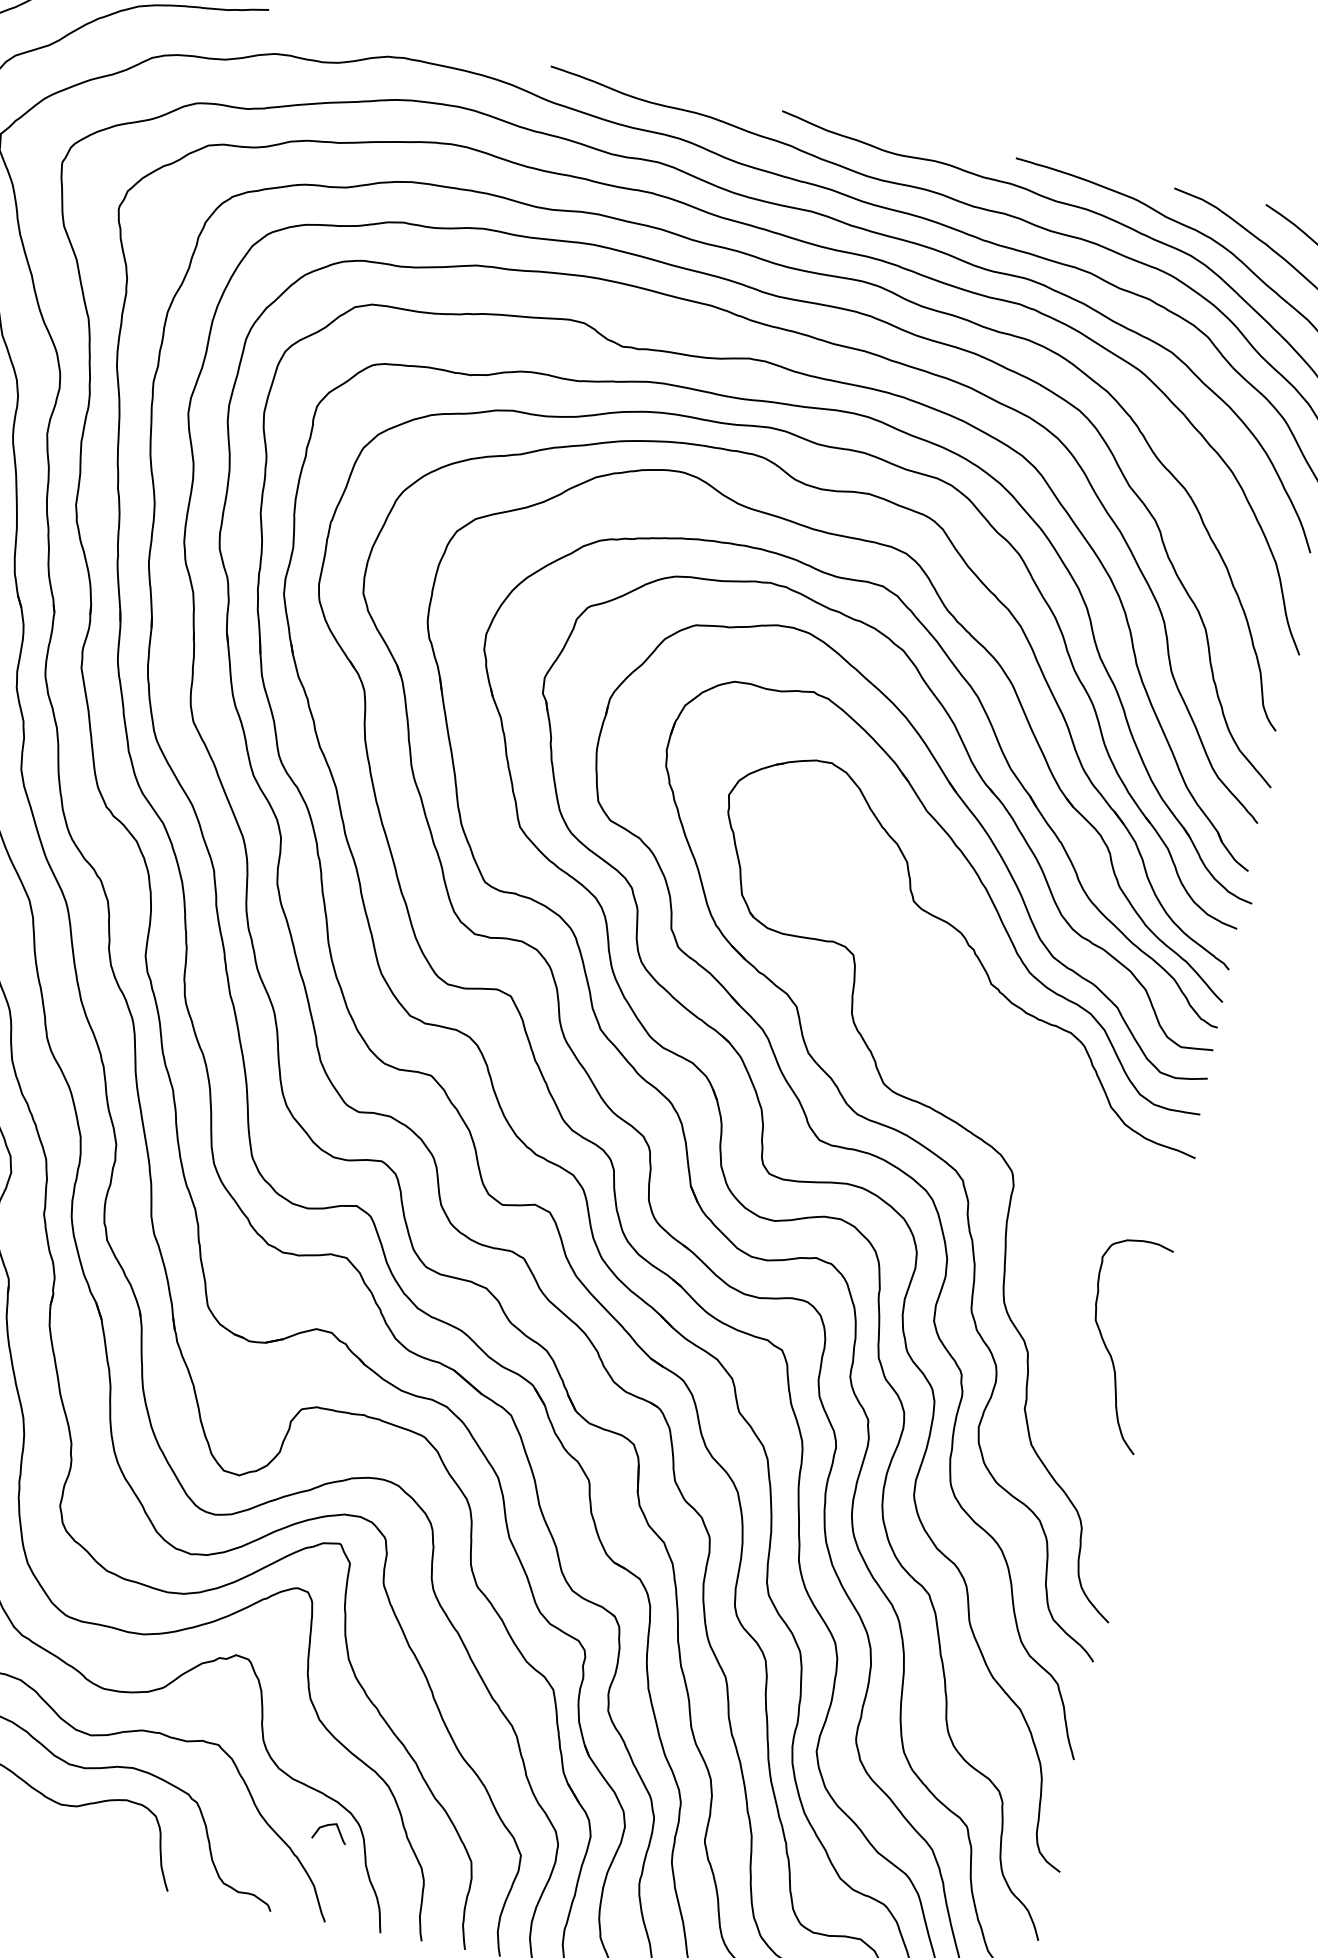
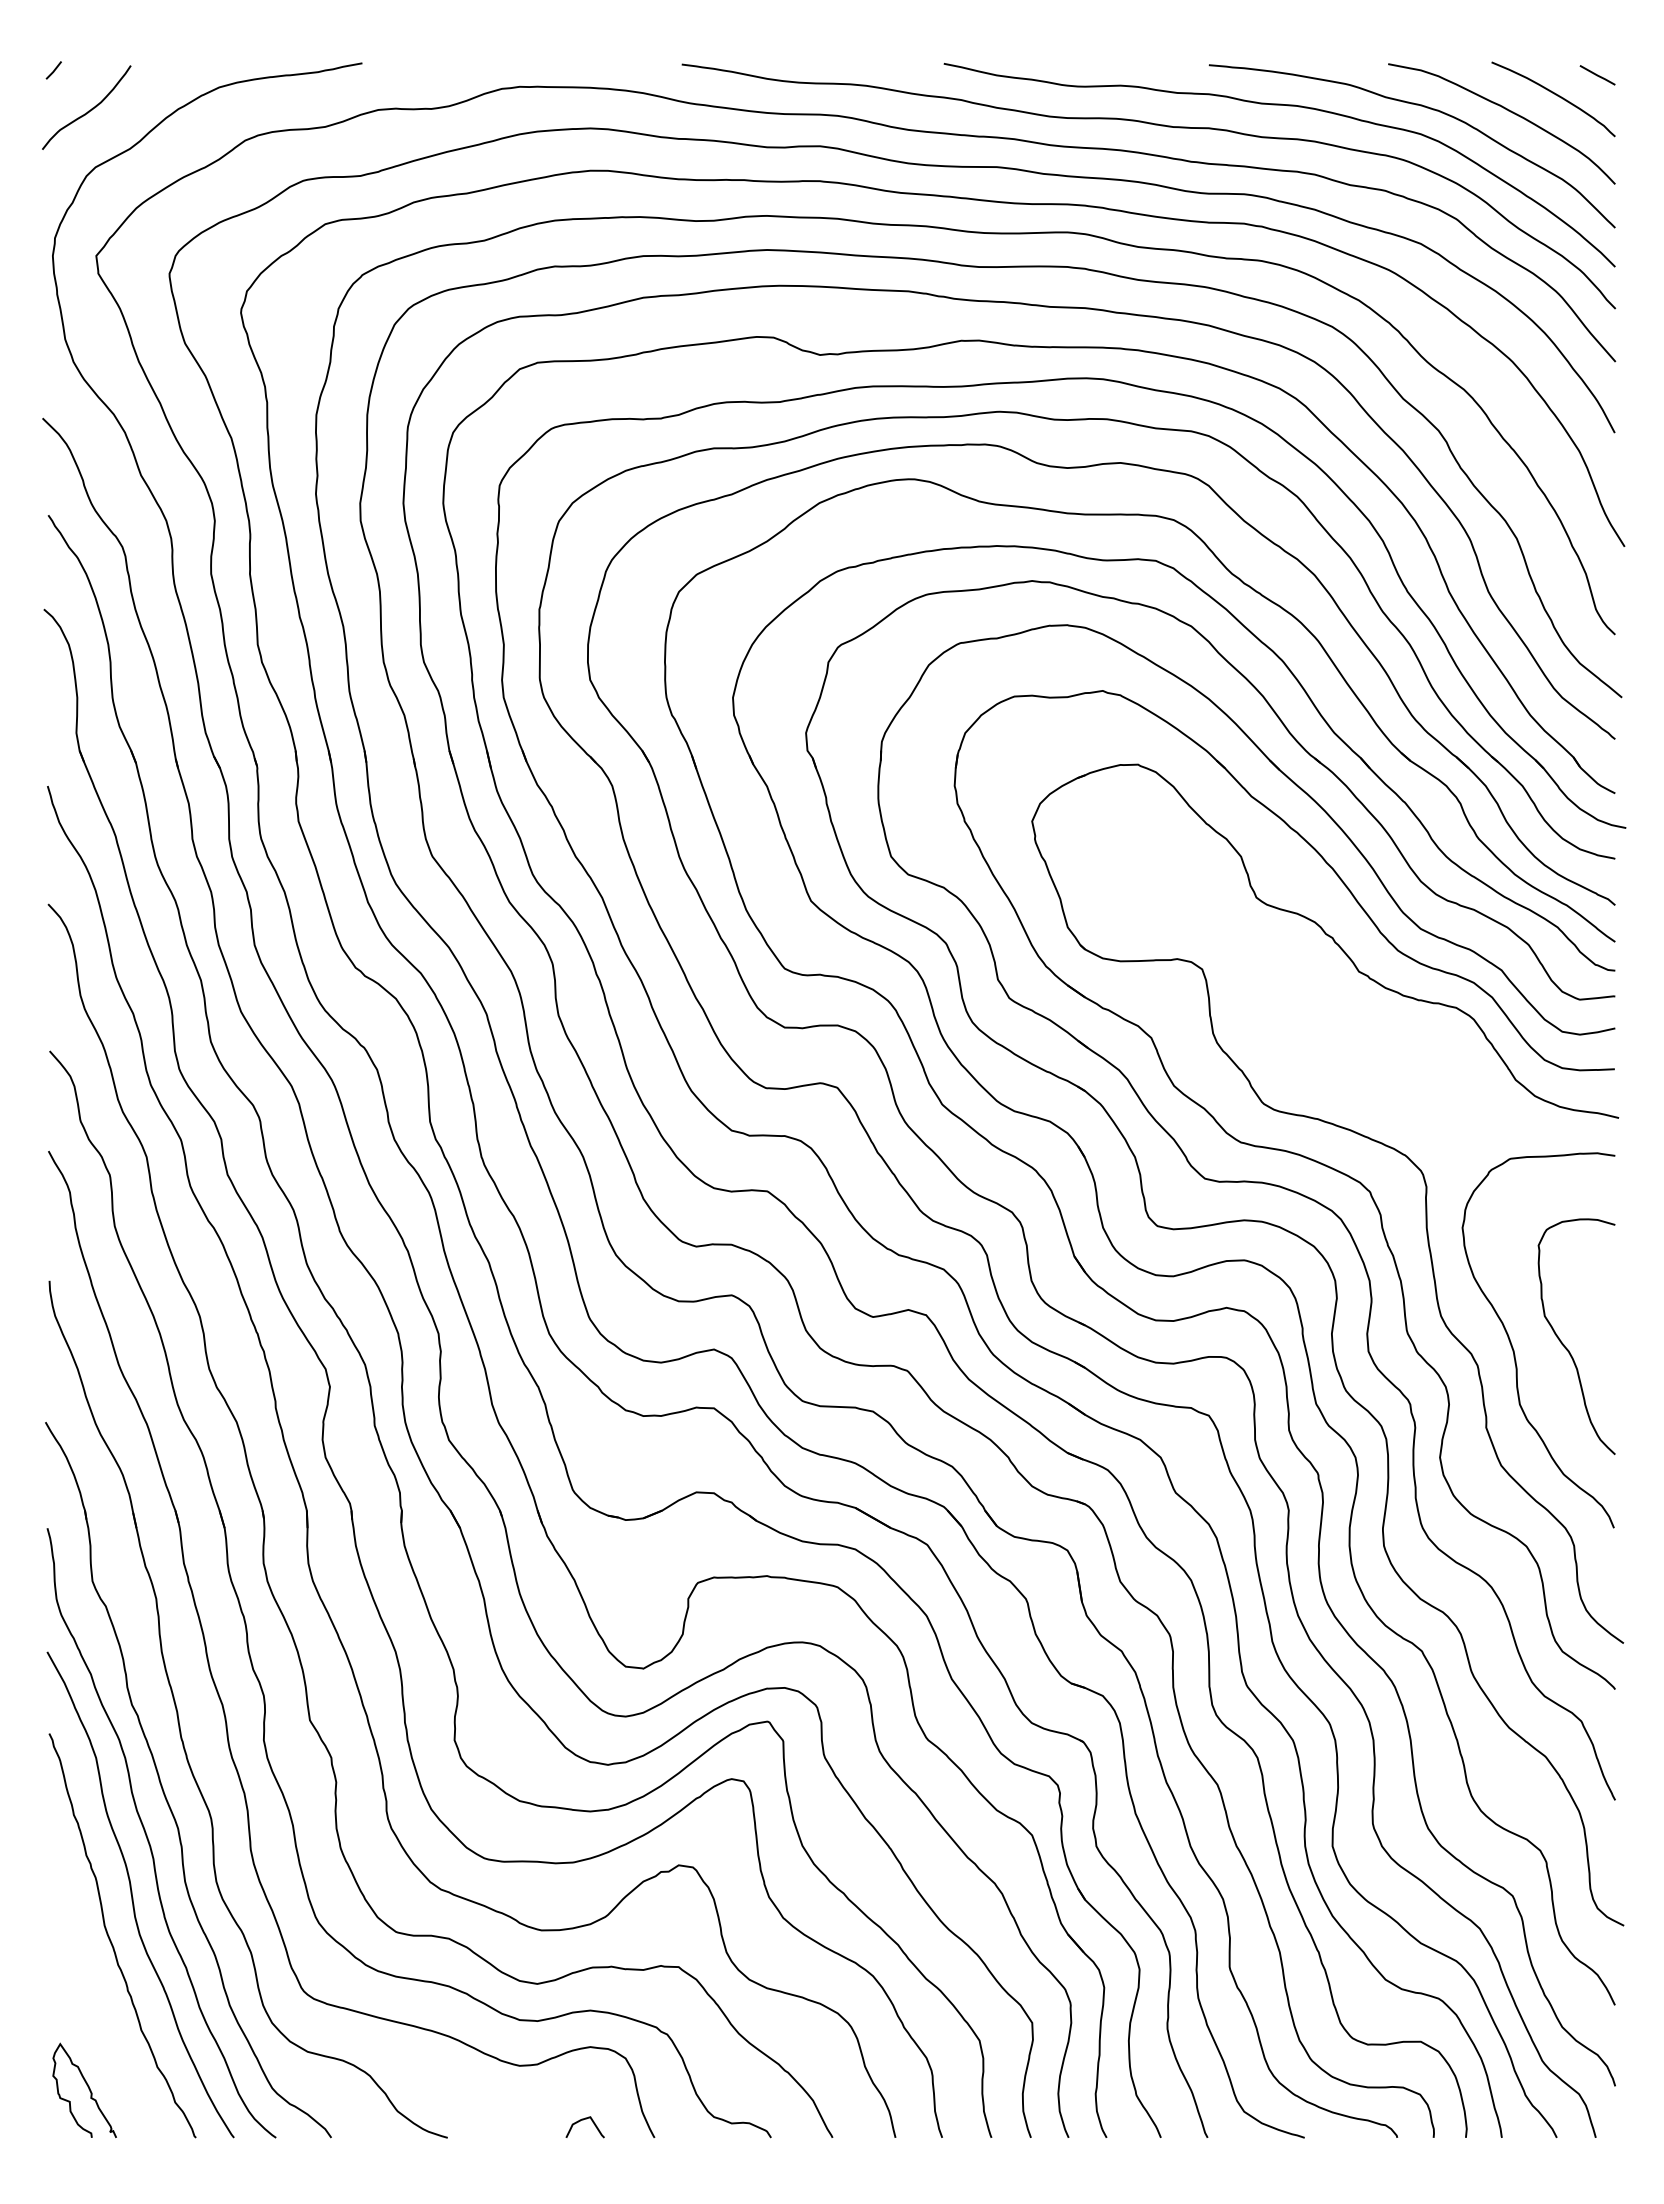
curve: (1062, 1342) -> (1513, 1347), added
curve: (329, 1825) -> (583, 2120), moved

